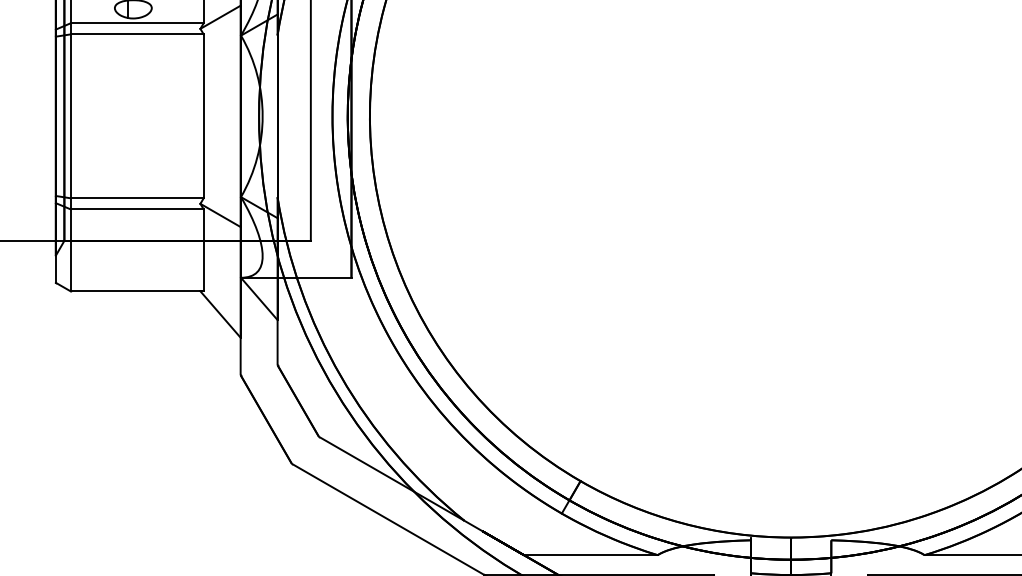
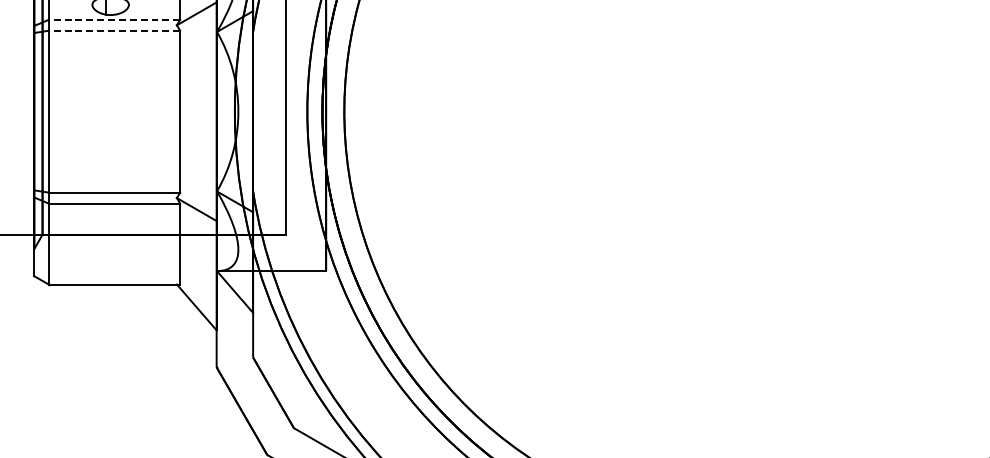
line: (137, 23) -> (114, 20), solid -> dashed
line: (137, 34) -> (114, 30), solid -> dashed

